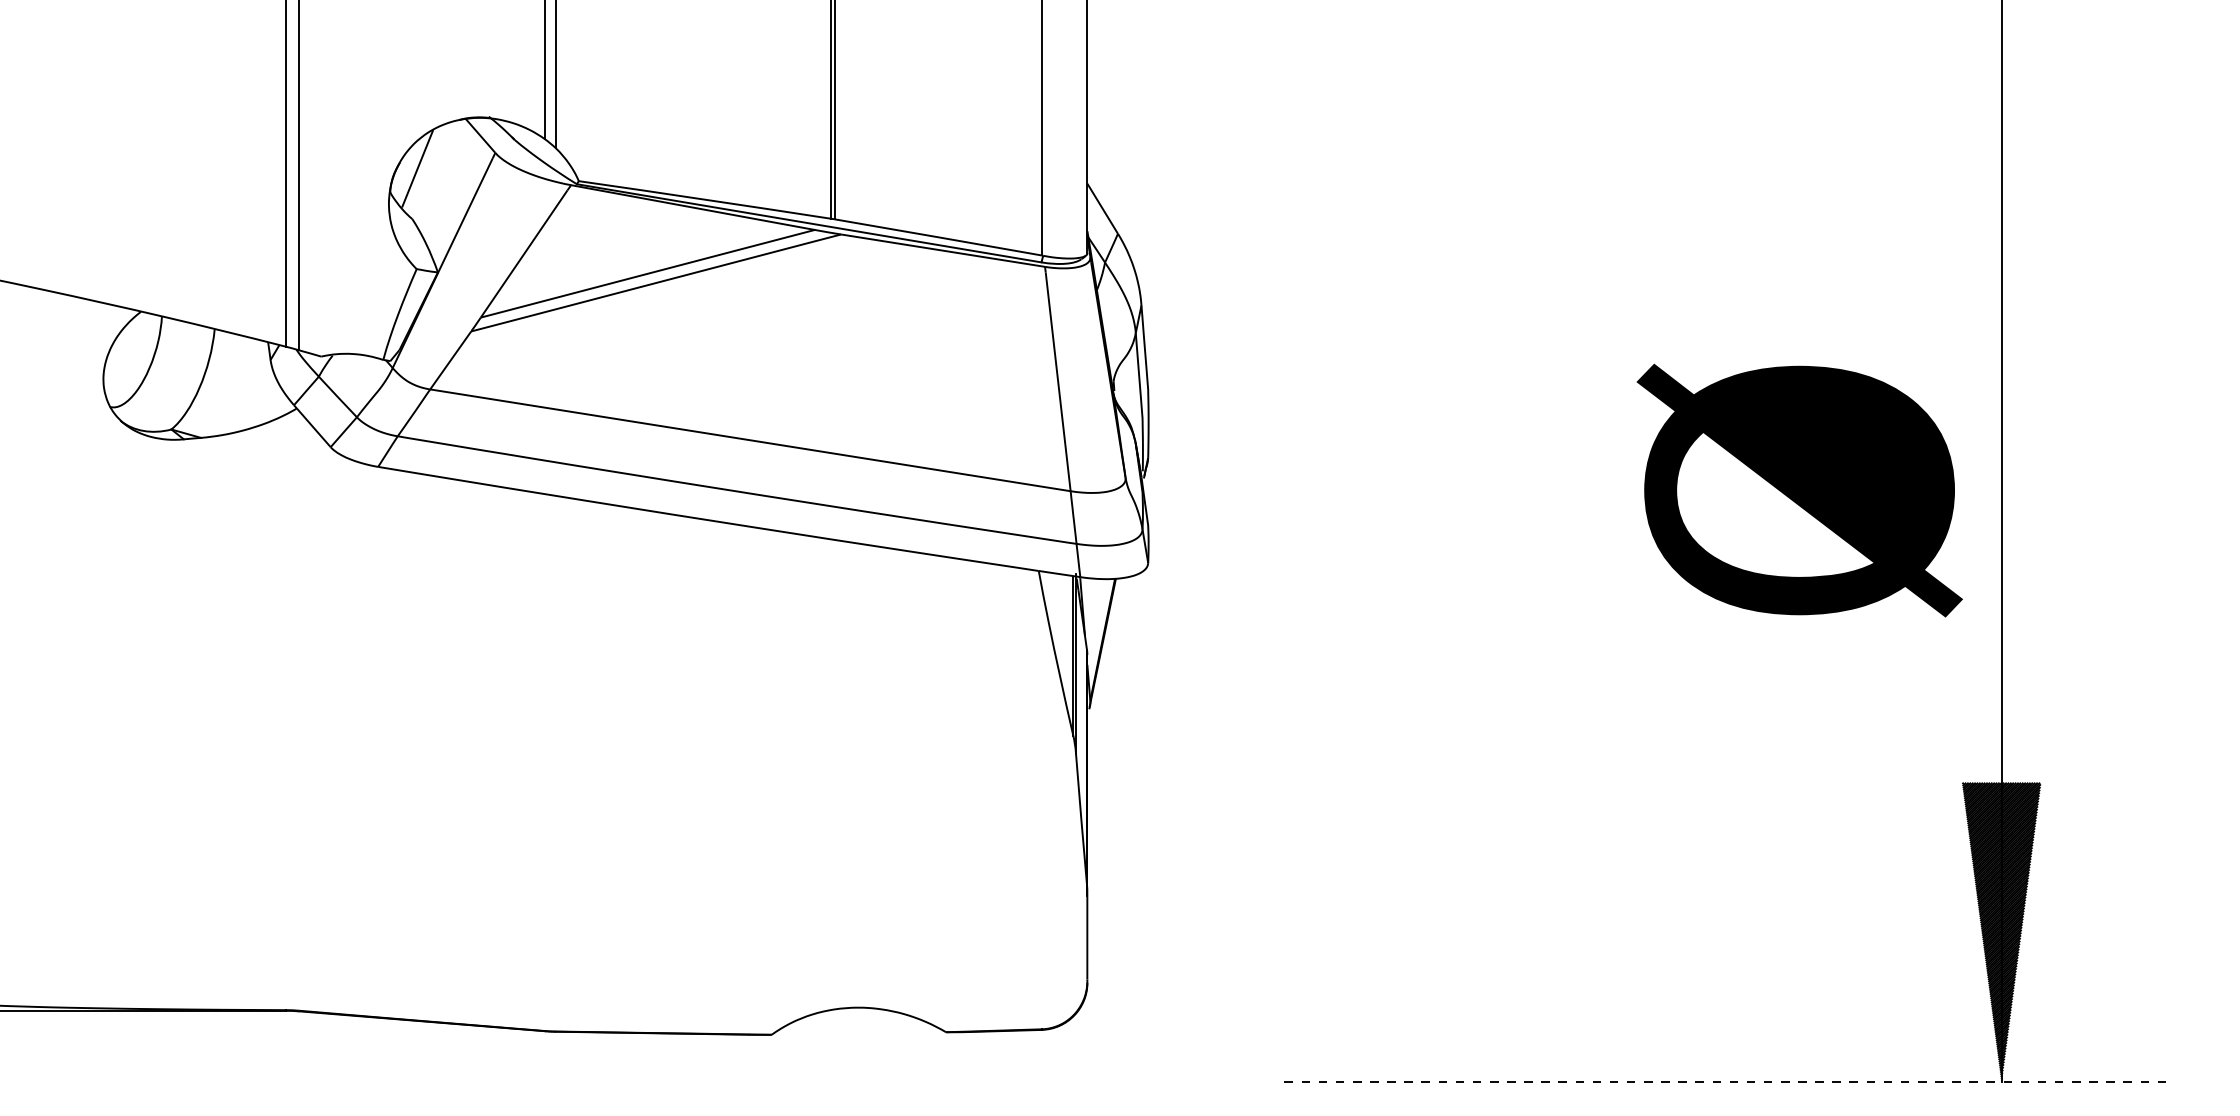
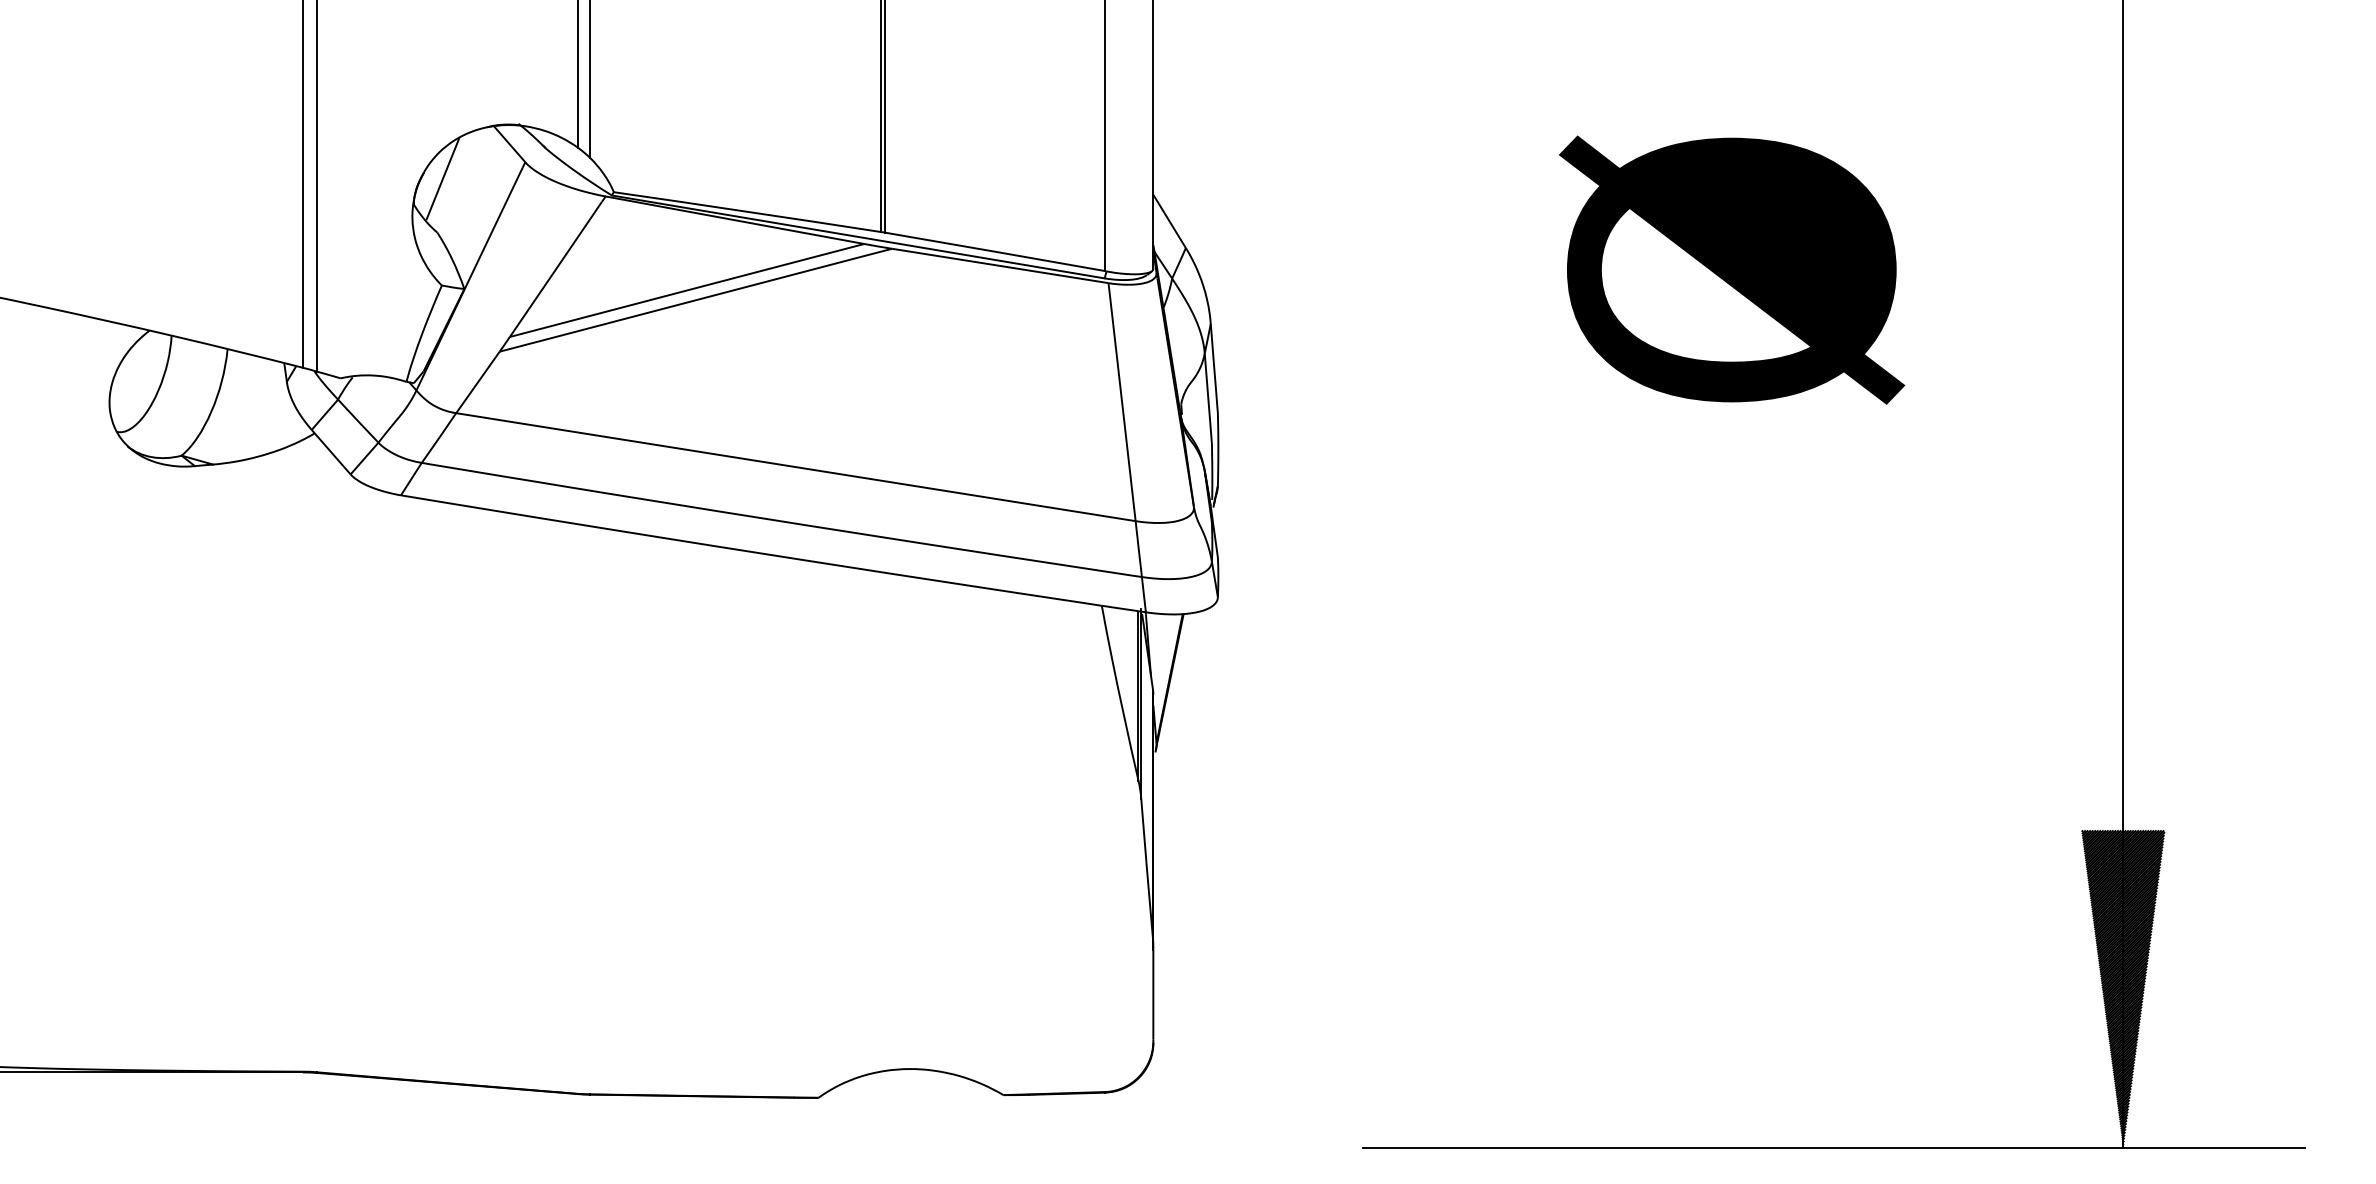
text: (1799, 490) -> (1731, 270), moved
line: (1729, 1082) -> (1834, 1148), dashed -> solid

